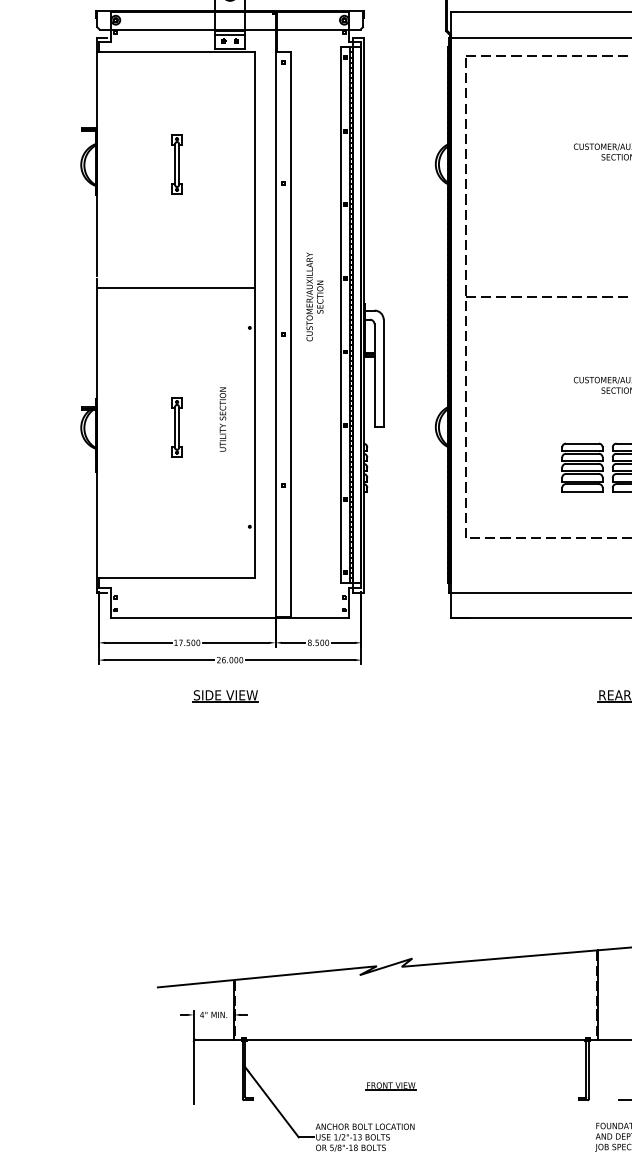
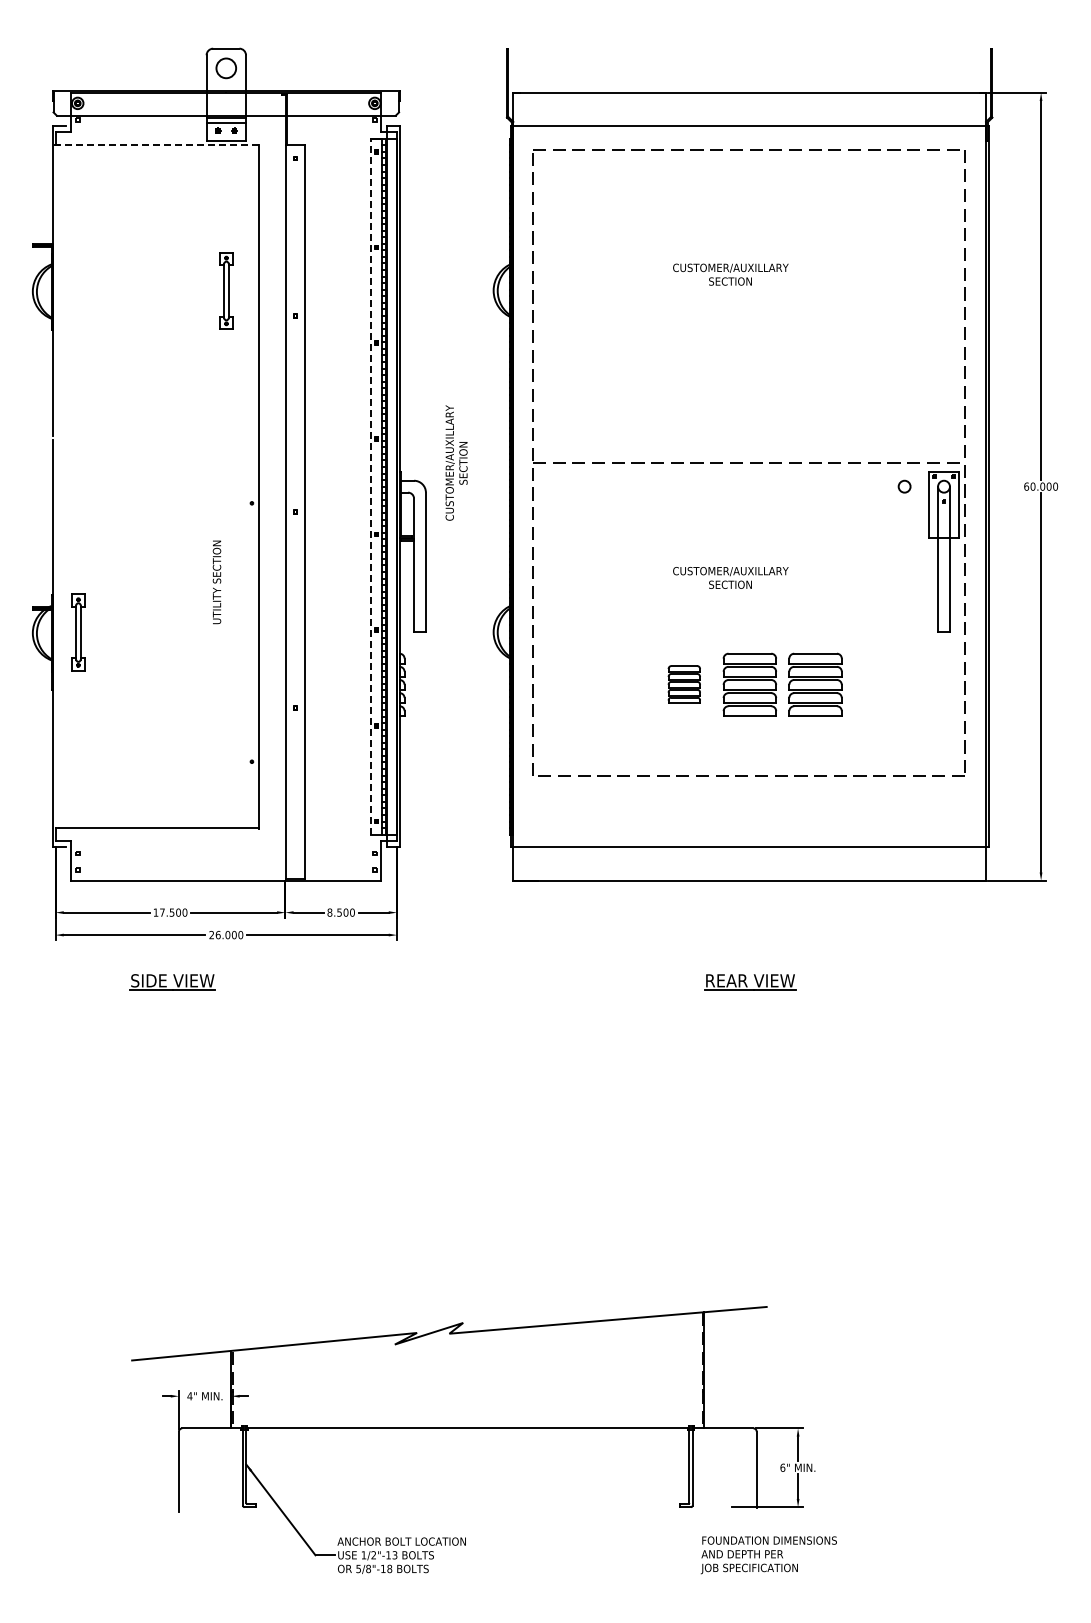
line: (175, 52) -> (155, 145), solid -> dashed
part: (177, 164) -> (226, 290), moved
line: (176, 288) -> (156, 451), removed
text: (314, 296) -> (456, 462), moved
line: (341, 314) -> (370, 486), solid -> dashed
text: (222, 419) -> (216, 582), moved
part: (177, 427) -> (78, 632), moved
part: (582, 467) -> (684, 684), size x0.6
part: (225, 696) -> (172, 982), moved
part: (391, 1085) -> (435, 1488), removed

